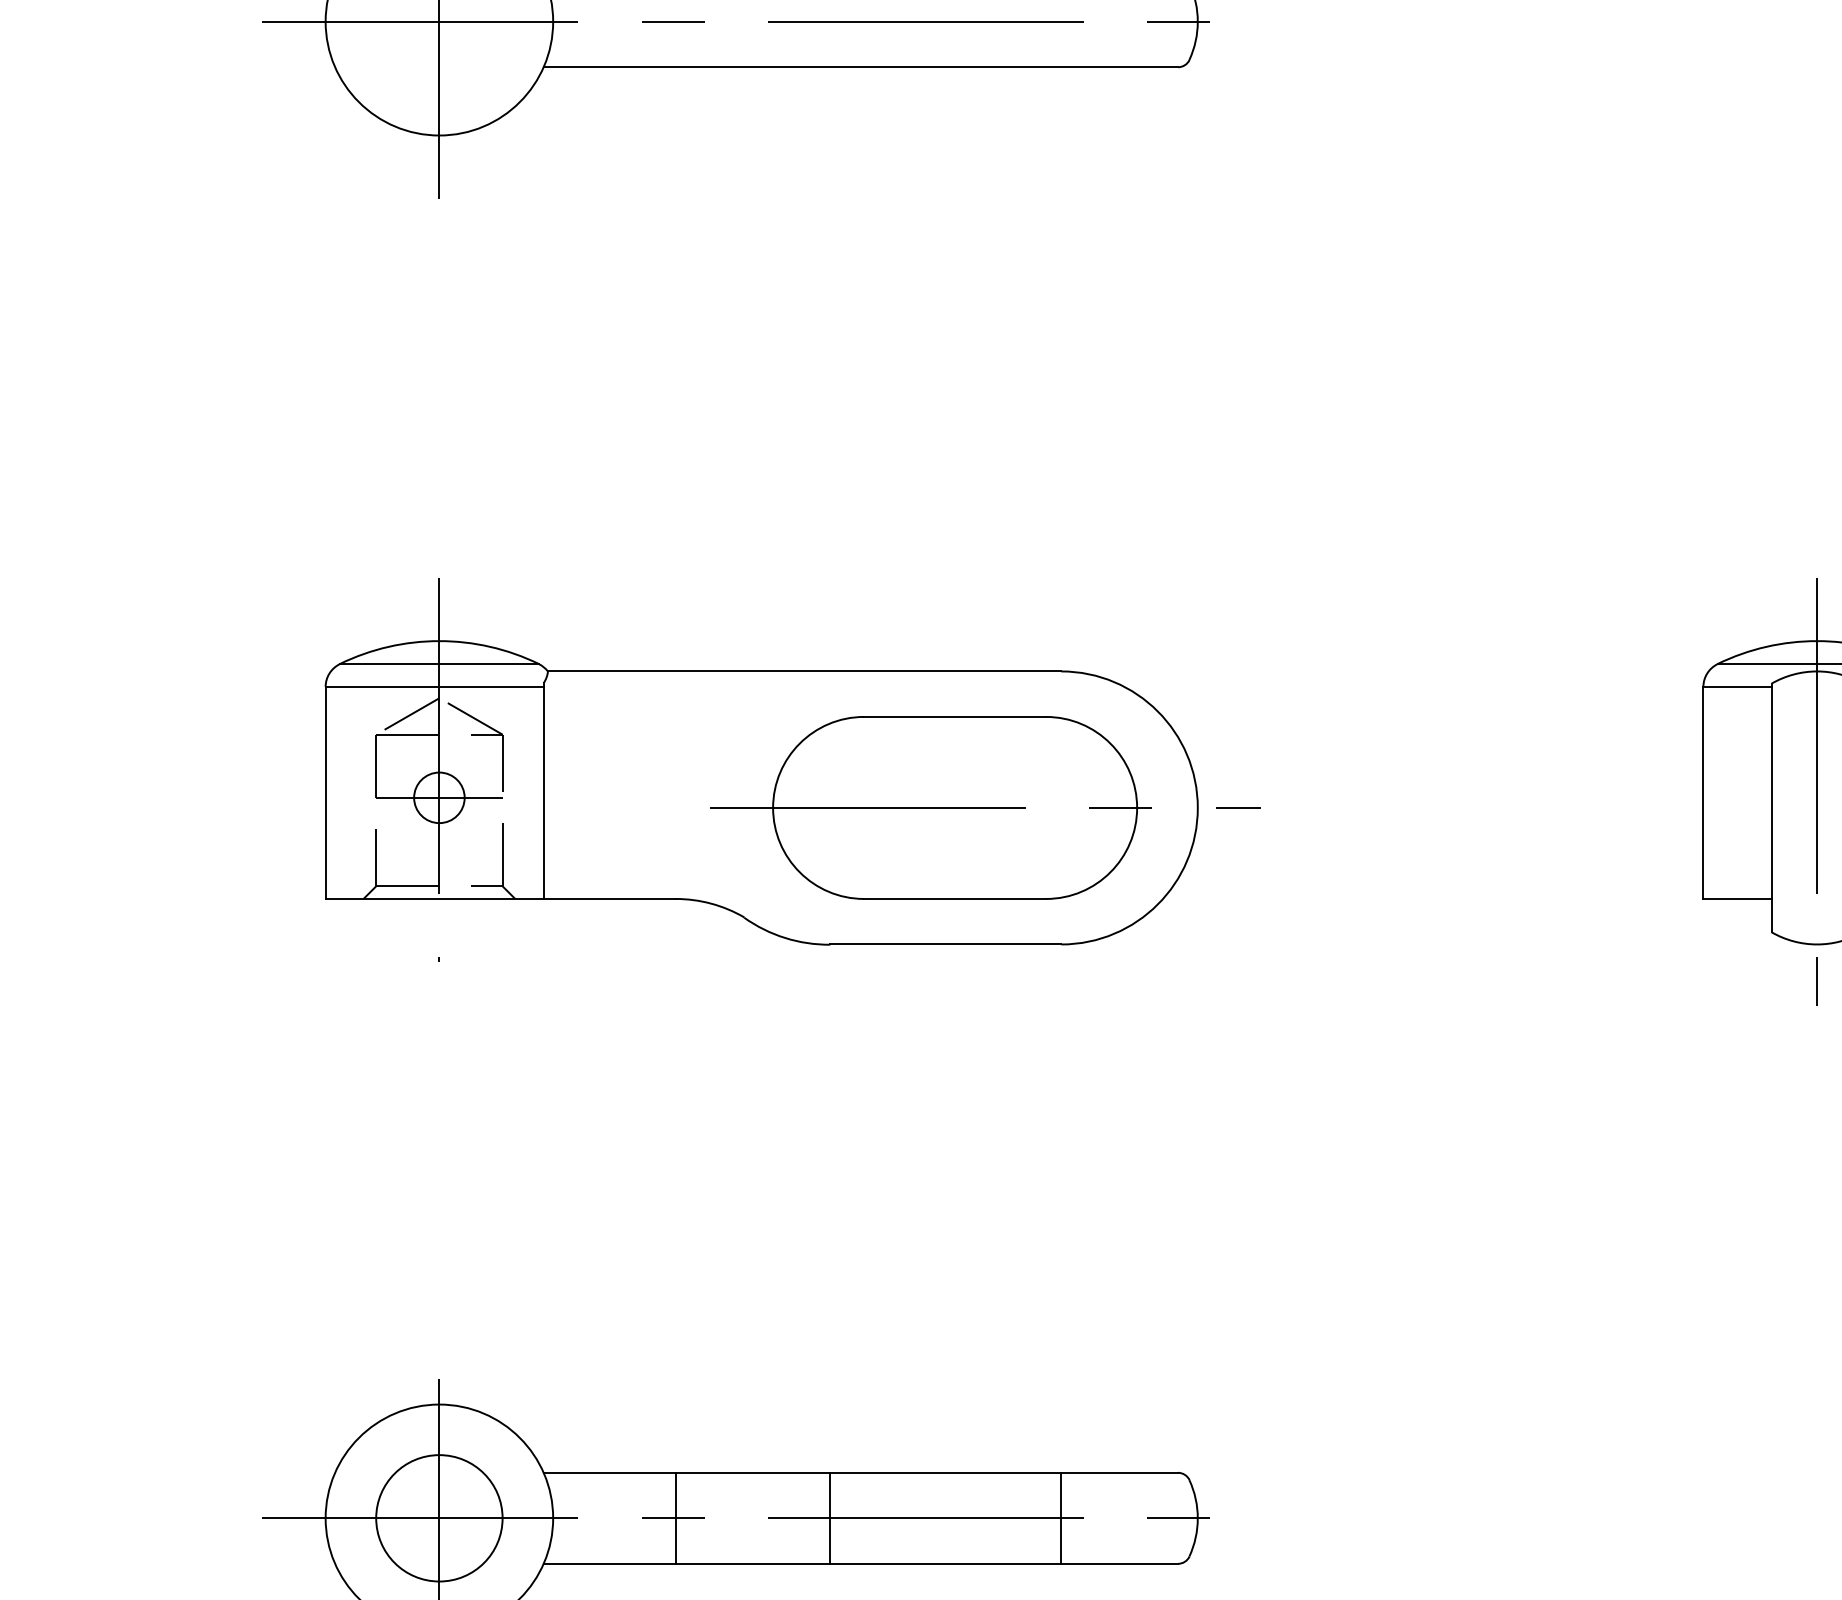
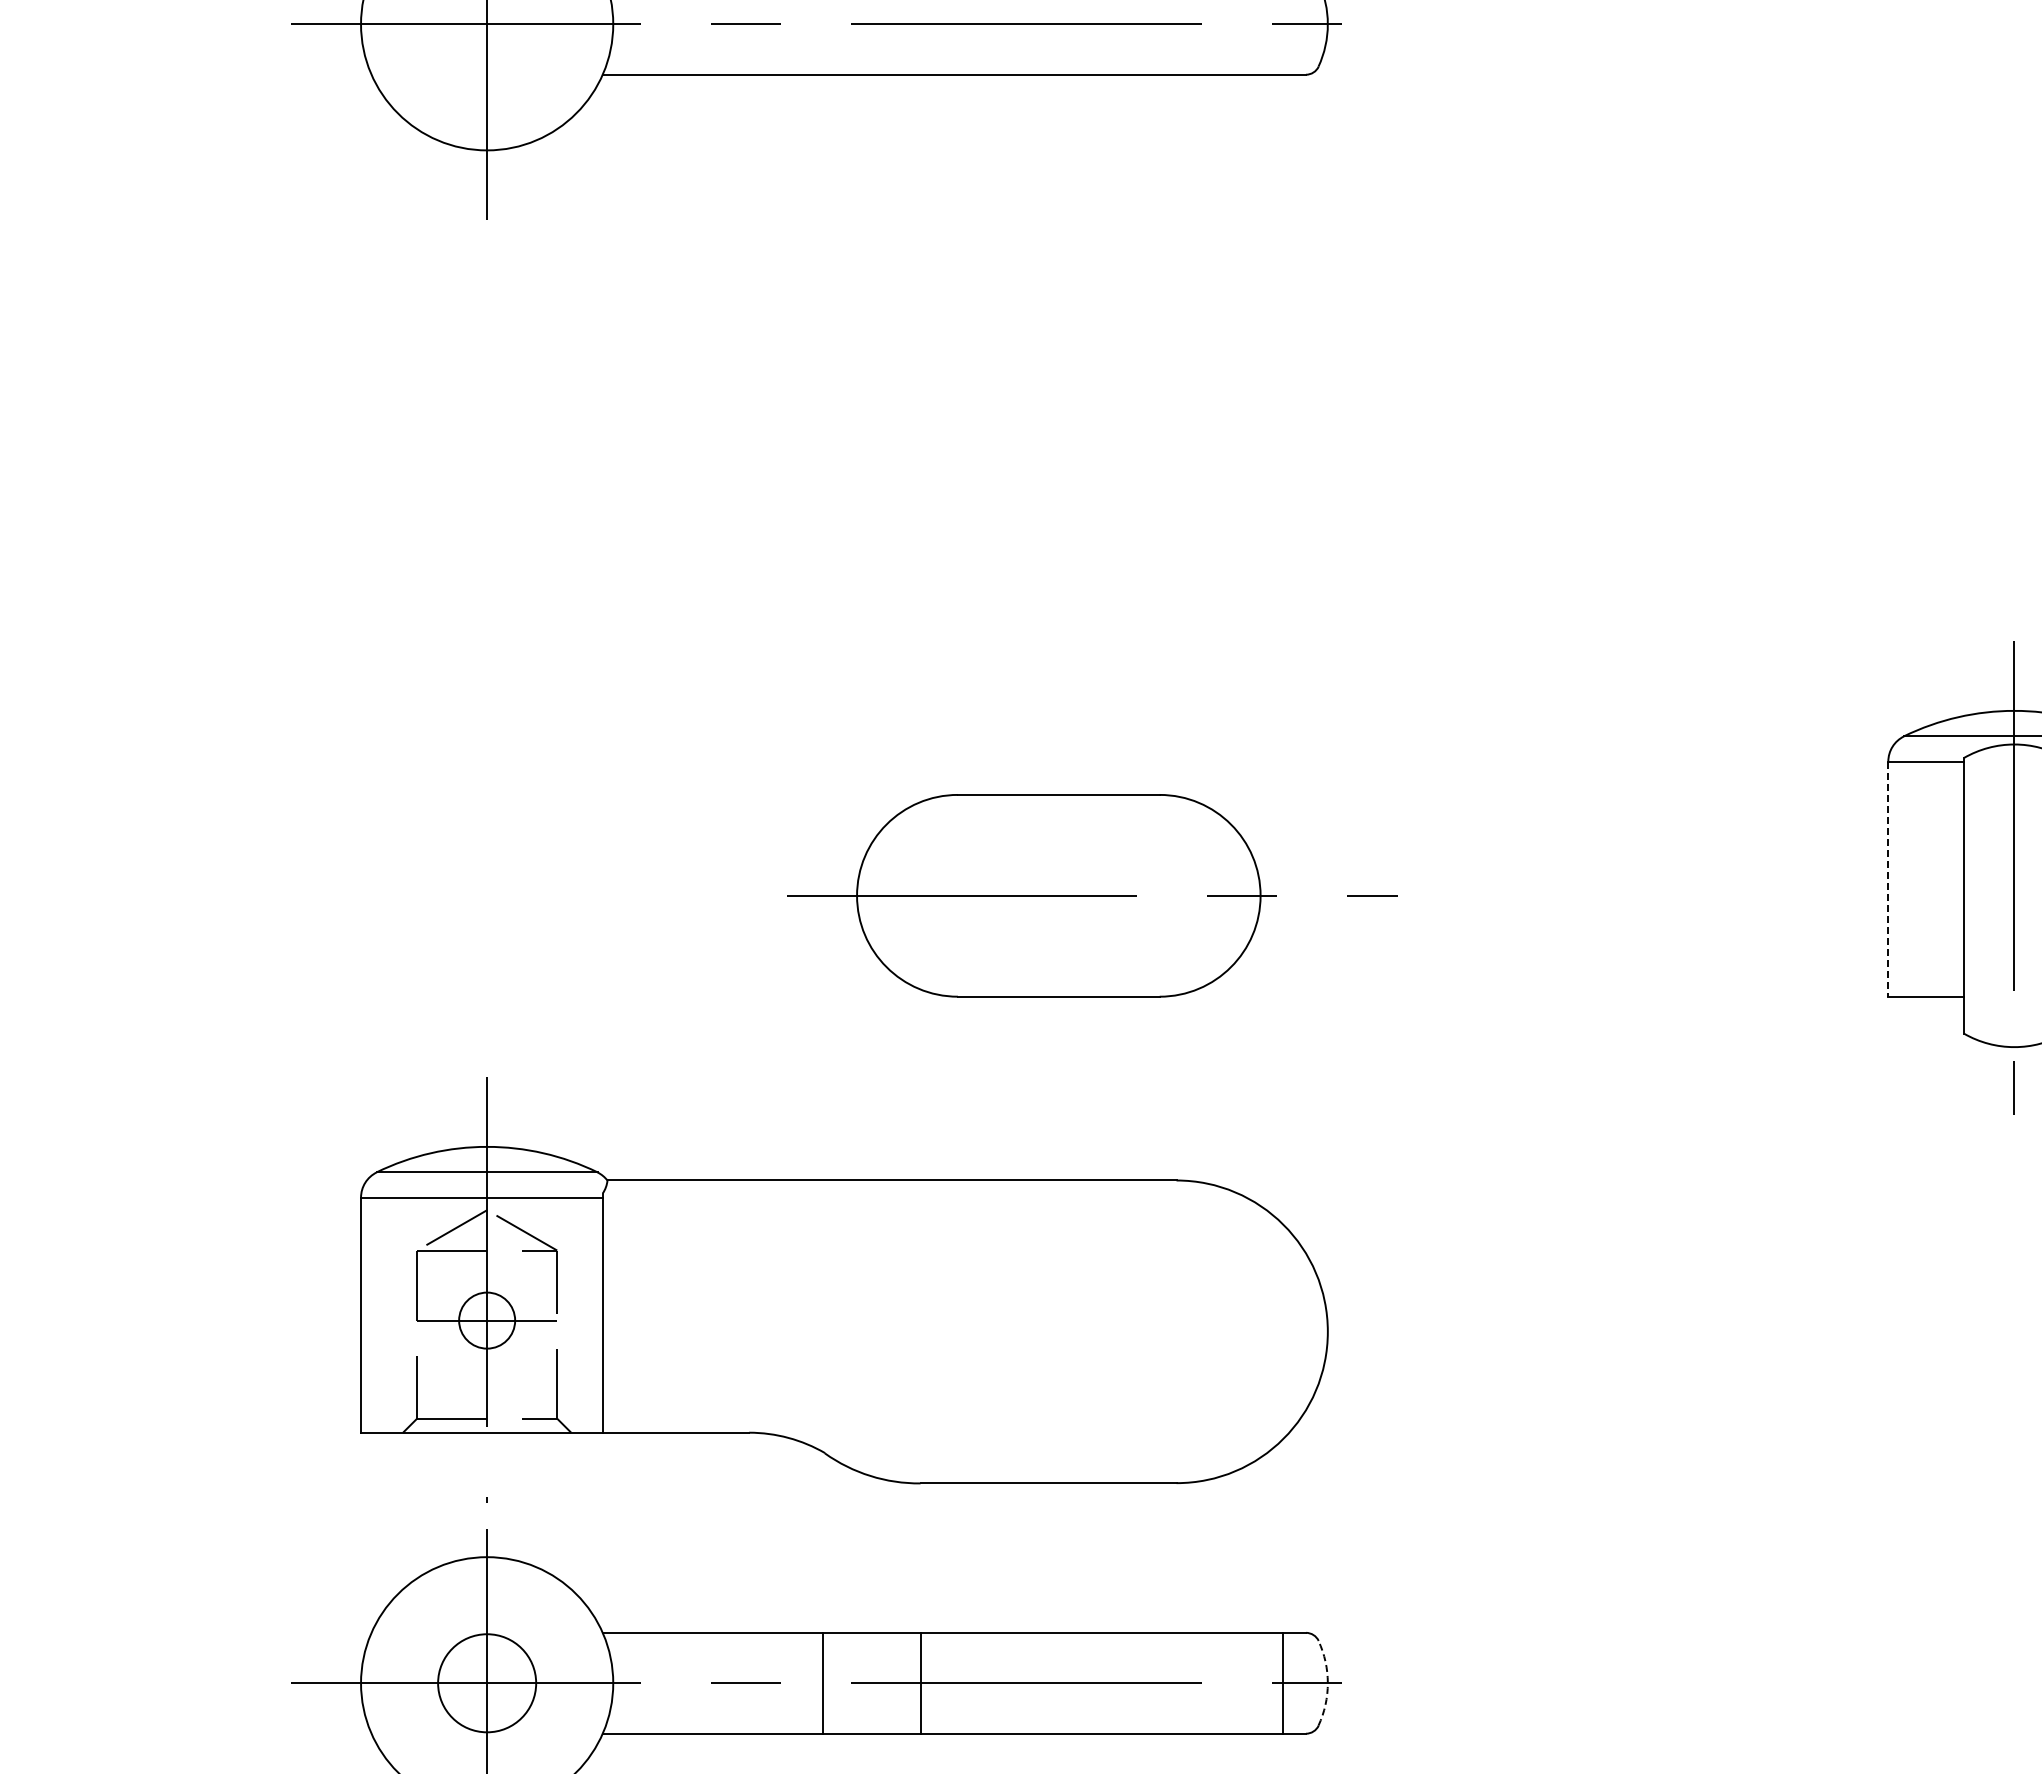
part: (761, 769) -> (844, 1289), moved
line: (1703, 793) -> (1888, 879), solid -> dashed
line: (676, 1517) -> (823, 1682), moved
line: (1061, 1517) -> (1282, 1682), moved
circle: (439, 1518) -> (487, 1683), size x0.7
arc: (1197, 1518) -> (1327, 1683), solid -> dashed

